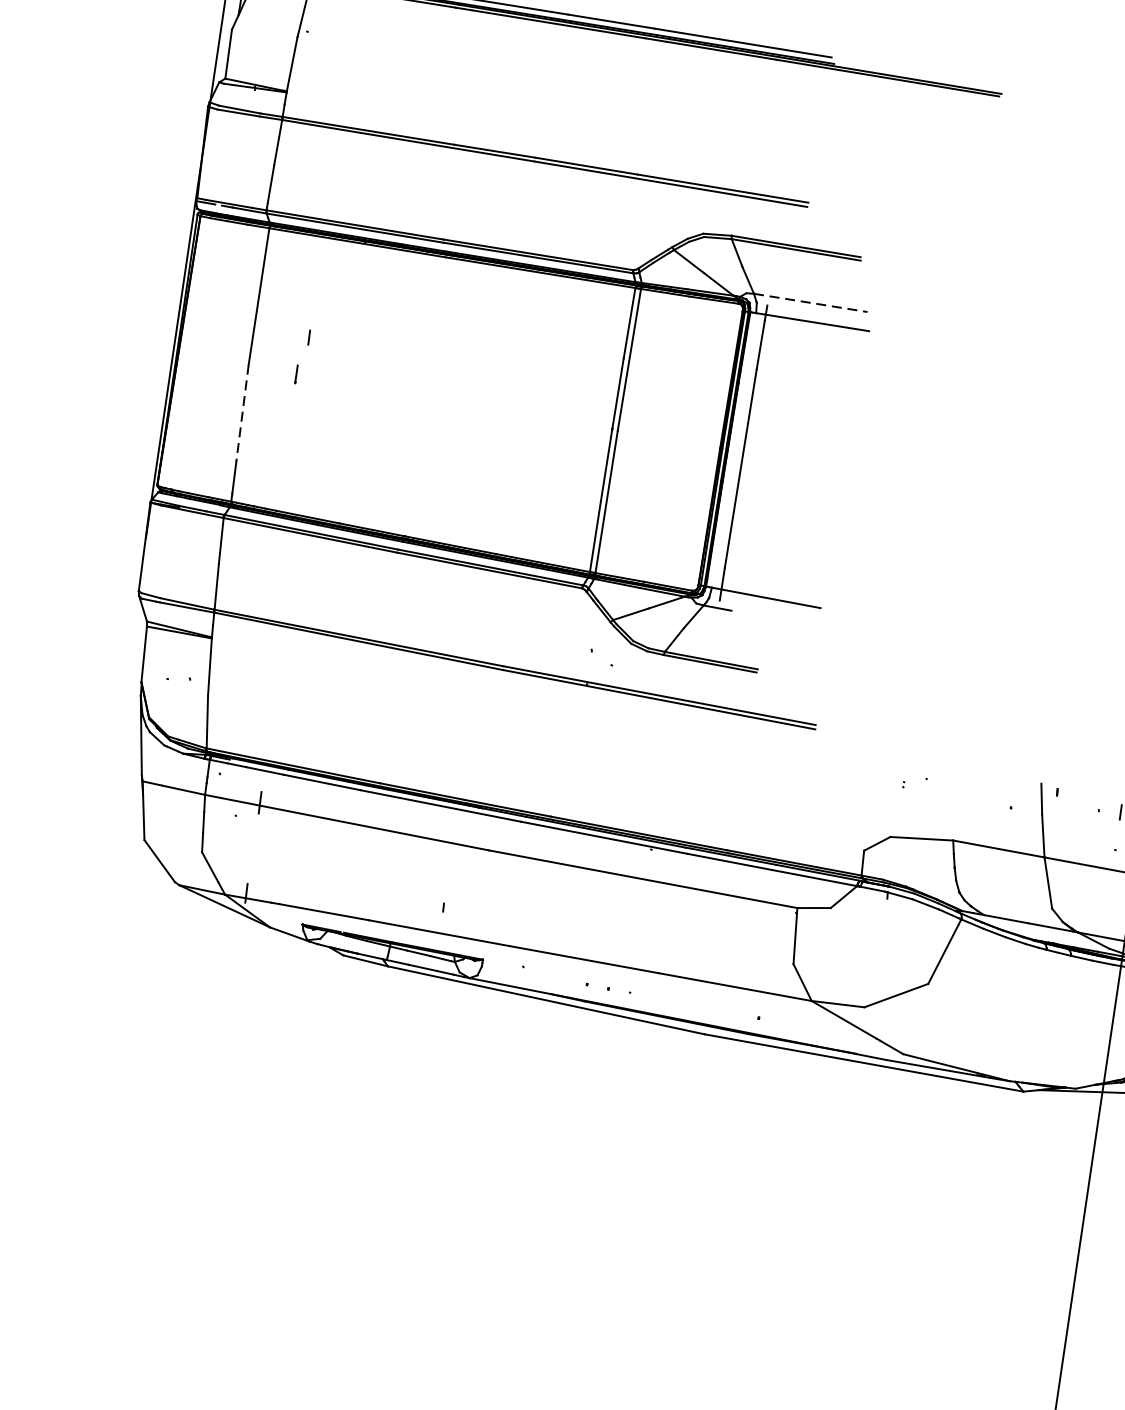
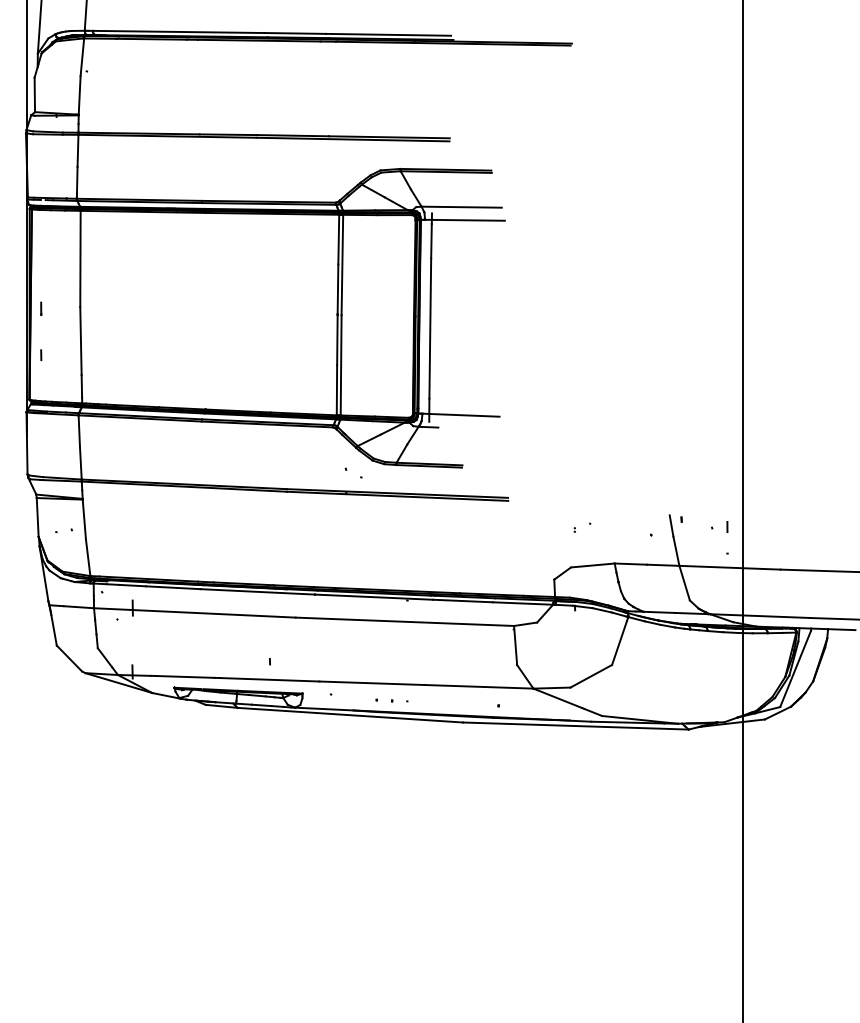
line: (811, 303) -> (462, 207), dashed -> solid
line: (309, 338) -> (41, 355), moved
line: (296, 373) -> (41, 308), moved
line: (241, 413) -> (80, 341), dashed -> solid

